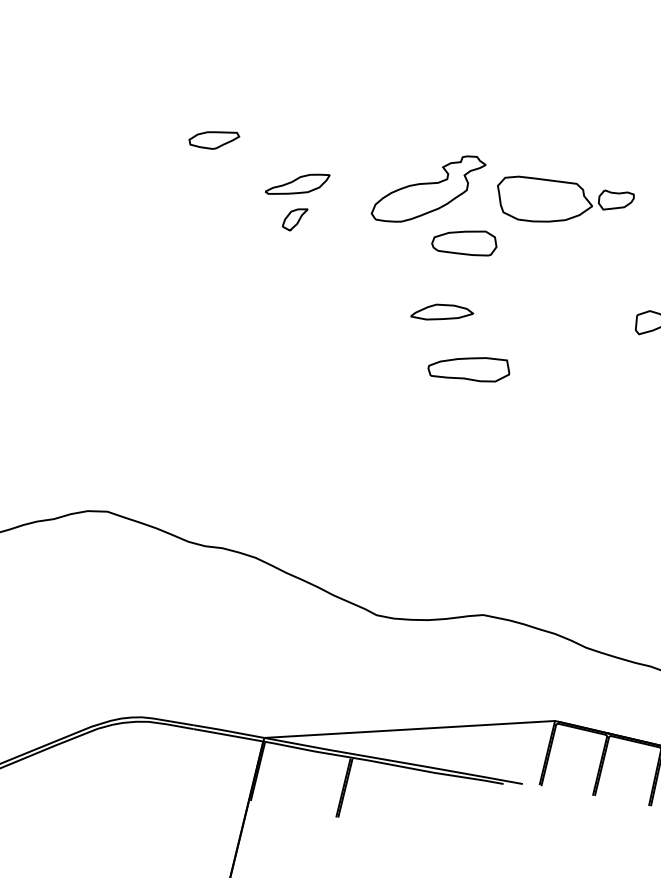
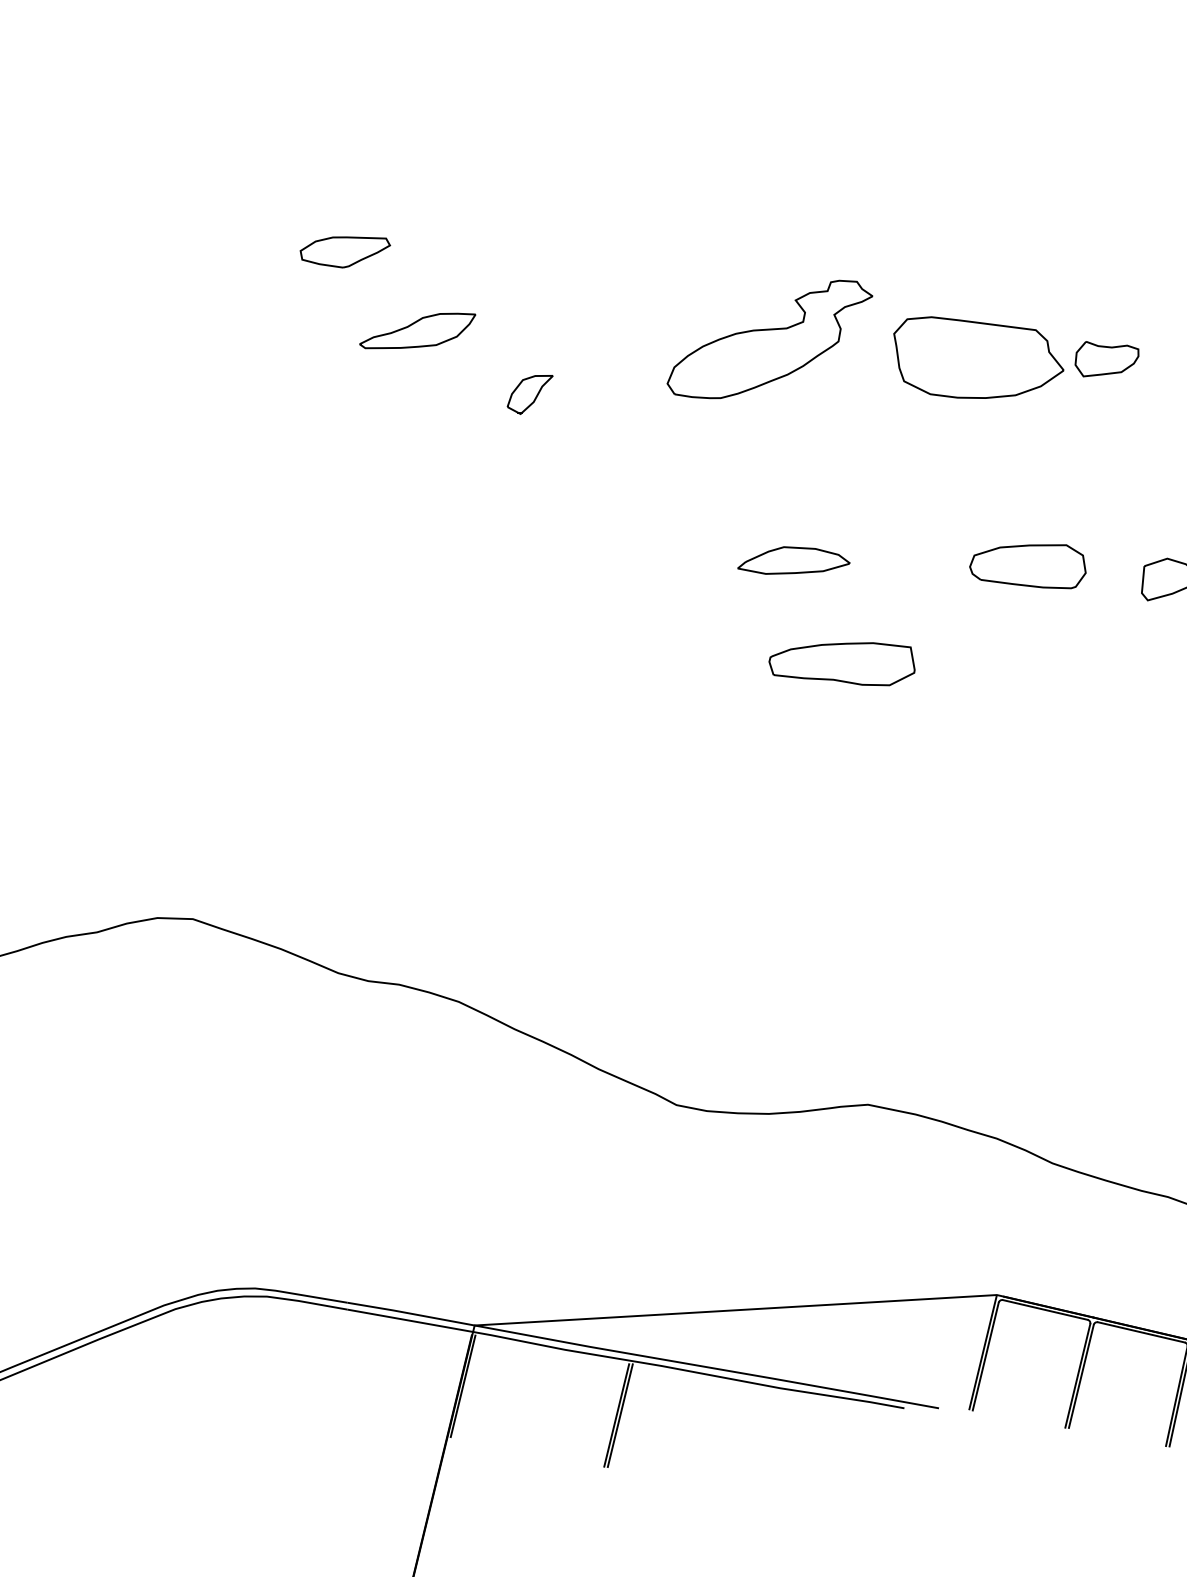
part: (214, 140) -> (345, 252), moved
part: (297, 183) -> (417, 329), moved
part: (464, 243) -> (1028, 566), moved

